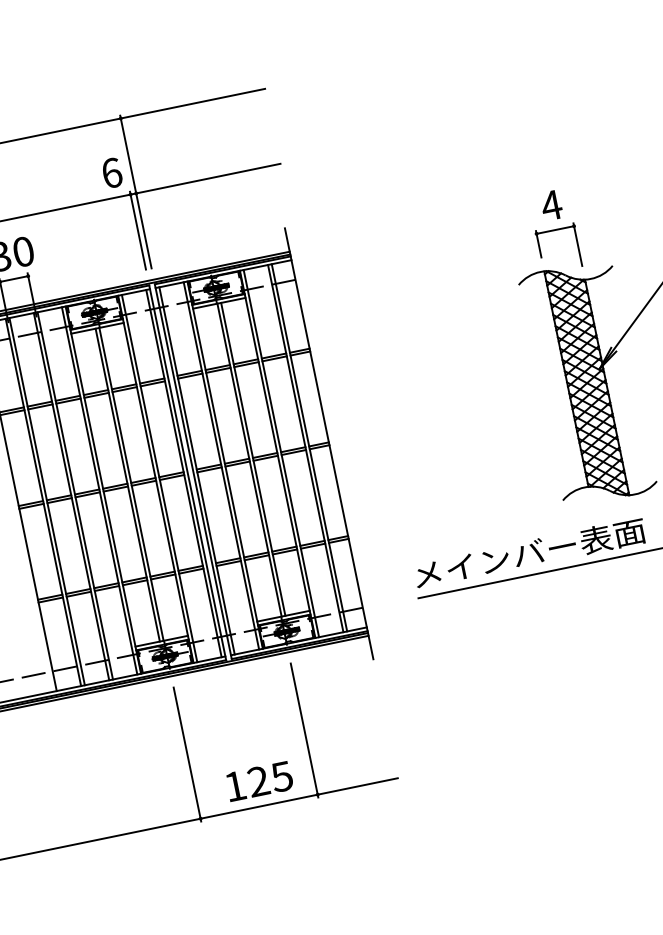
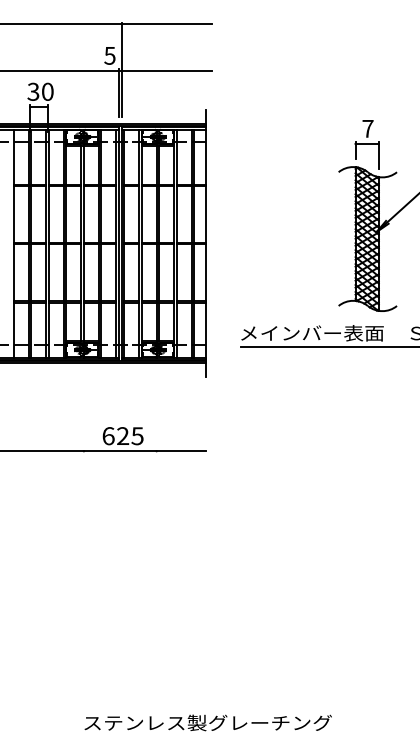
text: (110, 172) -> (109, 55), 6 -> 5
text: (550, 205) -> (367, 128), 4 -> 7
line: (304, 729) -> (156, 410), removed
line: (186, 753) -> (83, 410), removed
text: (235, 786) -> (108, 436), 125 -> 625

